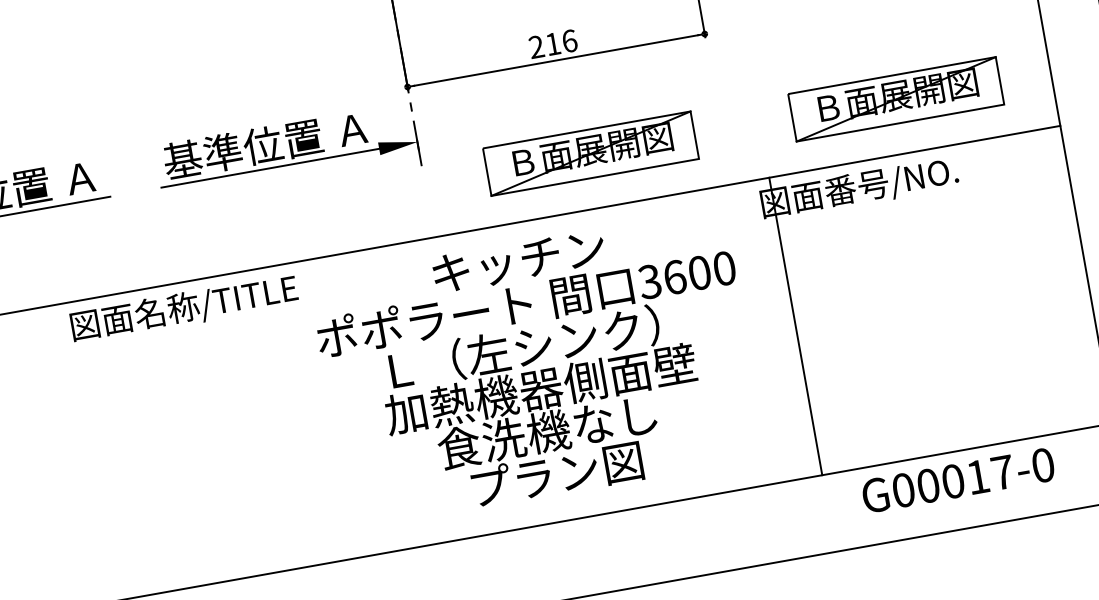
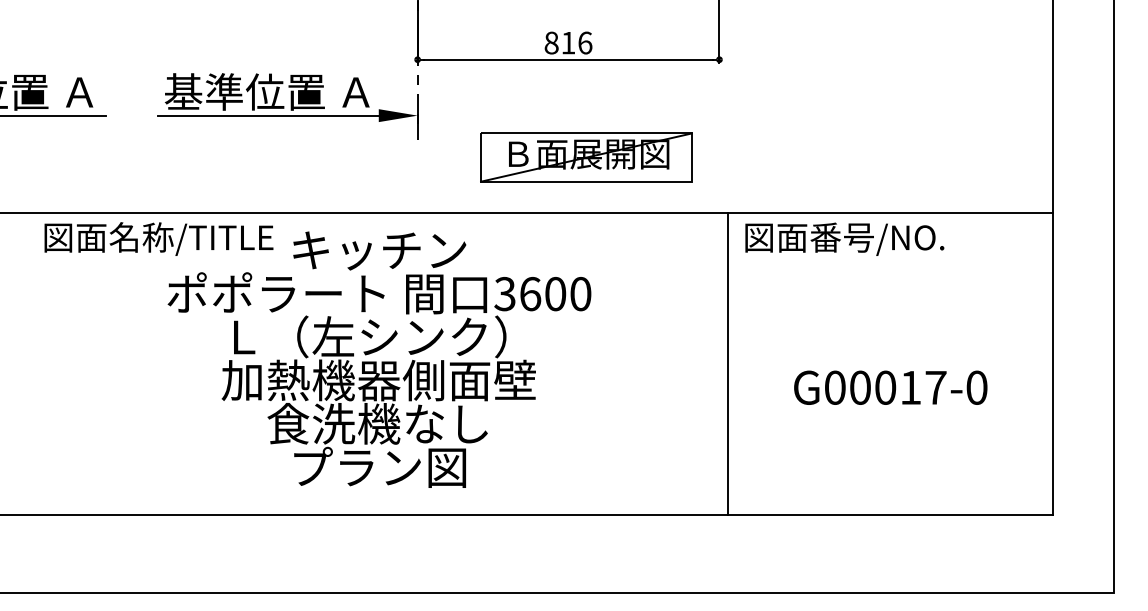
text: (536, 46) -> (551, 42), 216 -> 816
part: (896, 99) -> (896, 157), removed
line: (795, 326) -> (727, 363), moved
text: (537, 368) -> (379, 359), moved
text: (958, 480) -> (890, 387), moved

